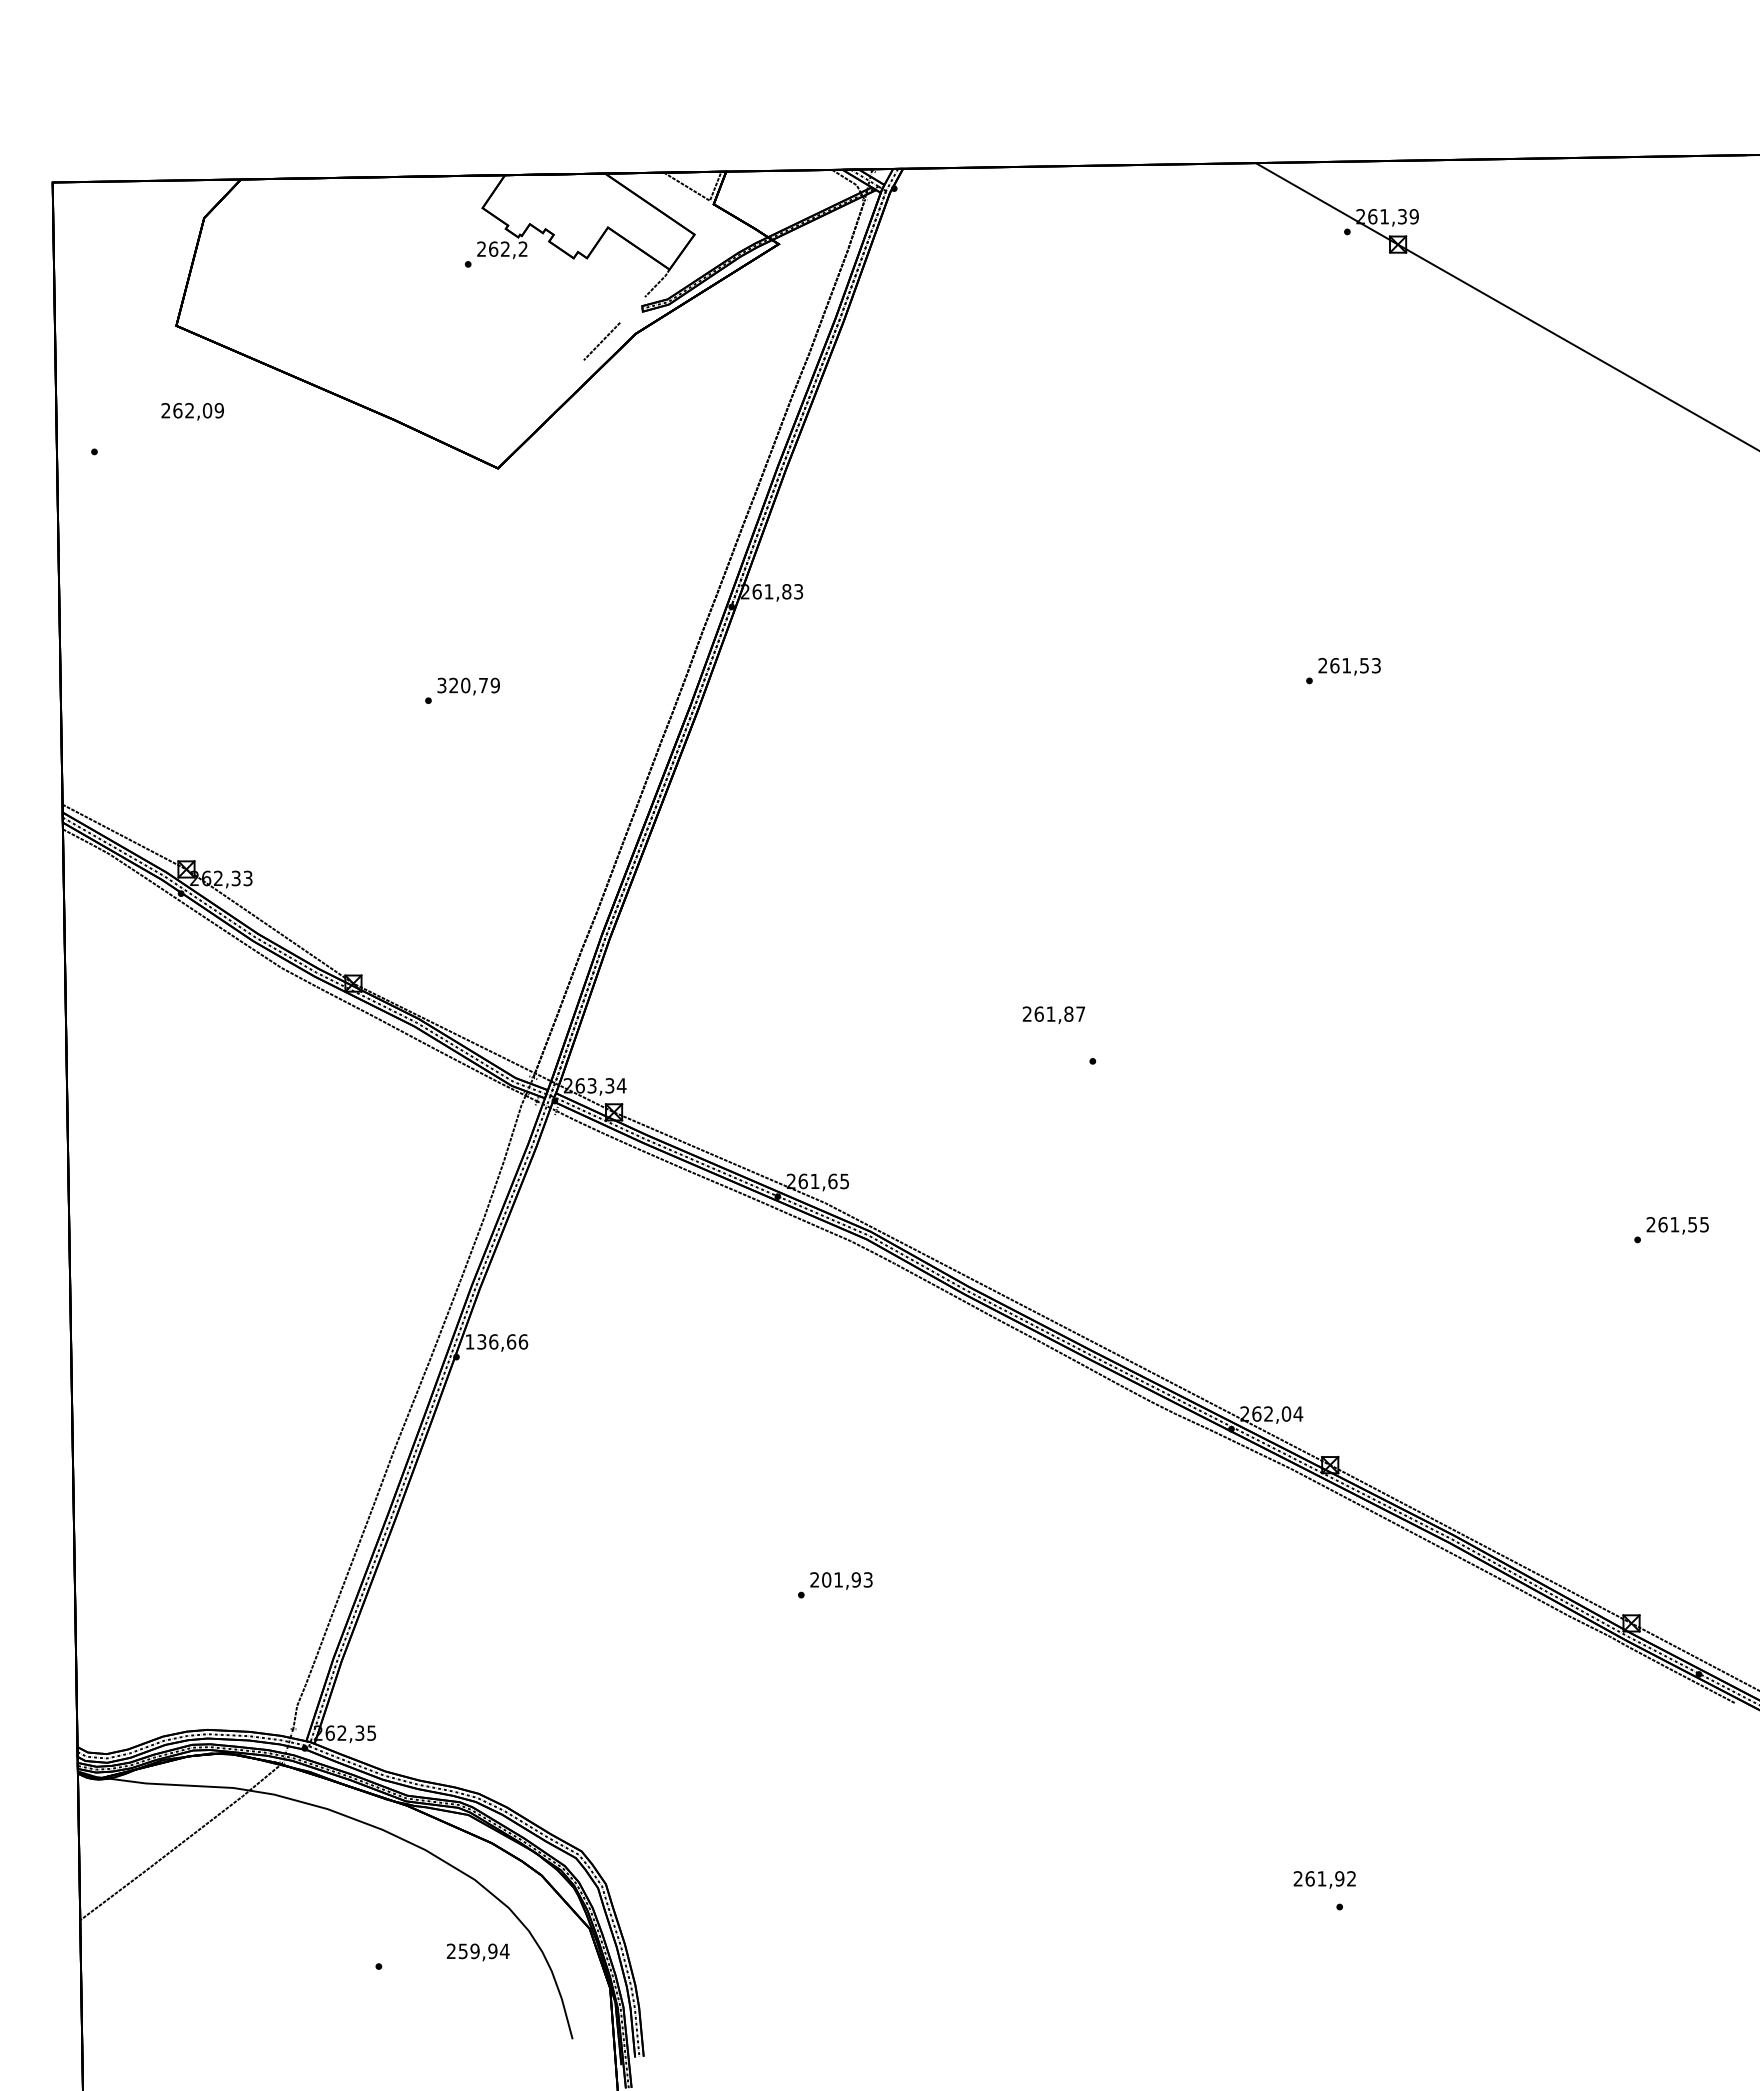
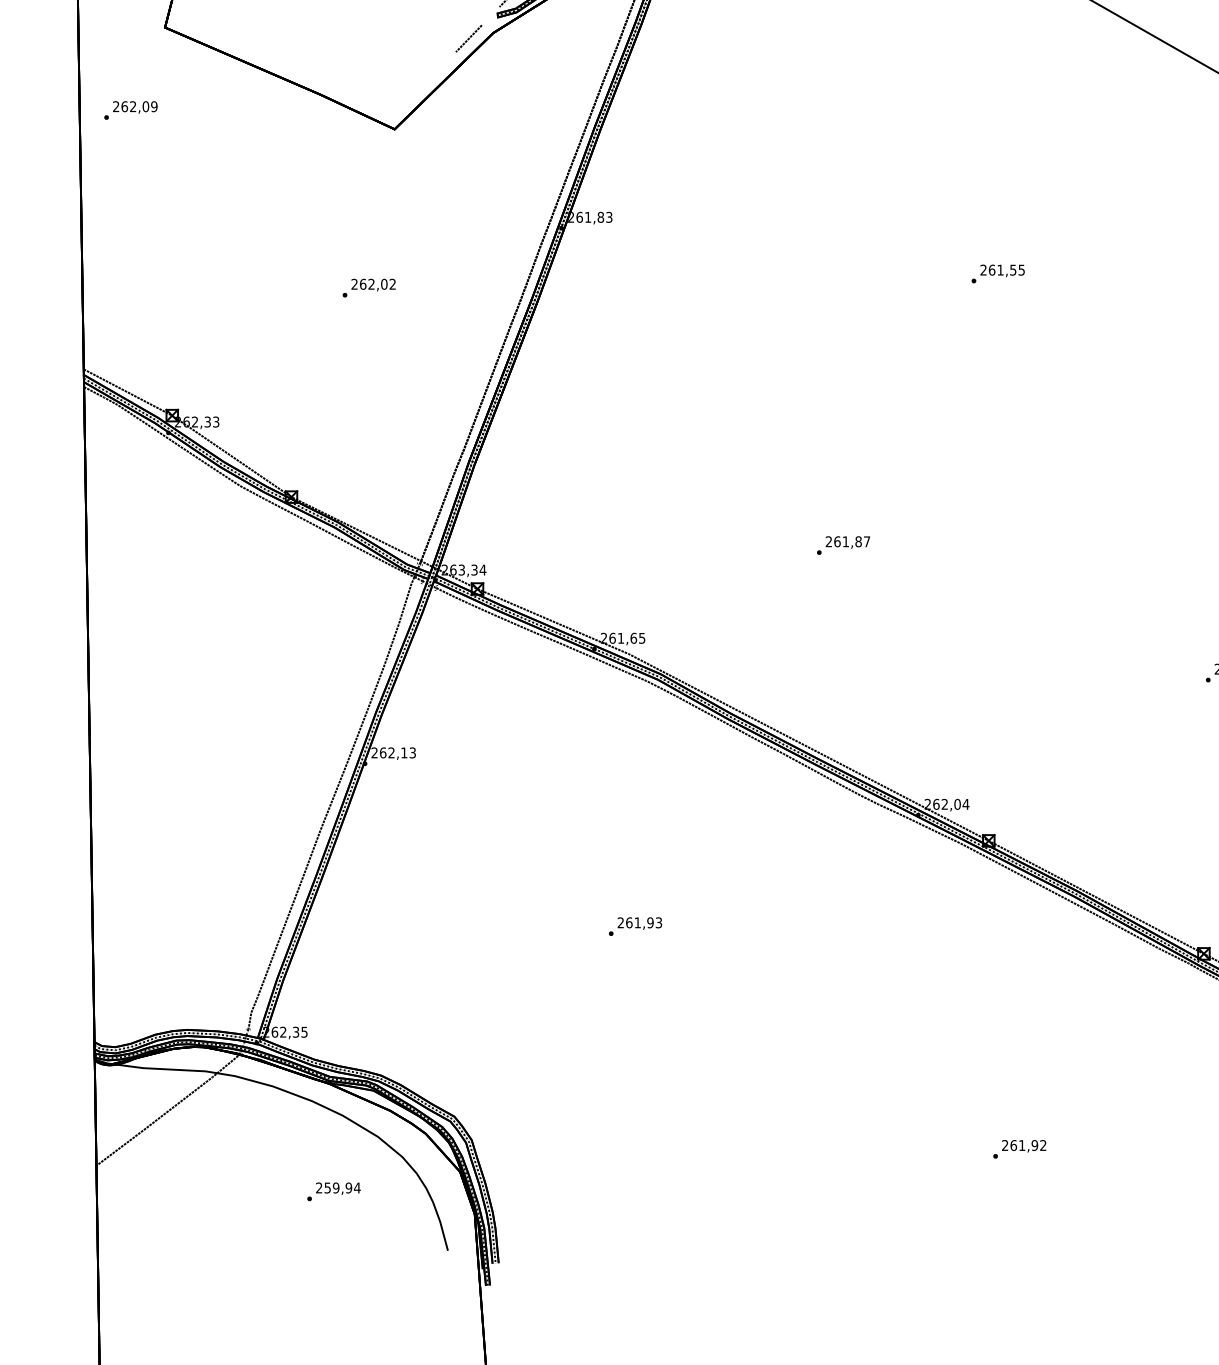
text: (192, 411) -> (135, 107), moved
text: (1376, 665) -> (1021, 270), 261,53 -> 261,55
text: (468, 685) -> (373, 284), 320,79 -> 262,02
text: (1053, 1014) -> (847, 542), moved
text: (496, 1341) -> (393, 752), 136,66 -> 262,13
text: (826, 1579) -> (629, 922), 201,93 -> 261,93
text: (1324, 1879) -> (1023, 1145), moved
text: (477, 1952) -> (337, 1188), moved

